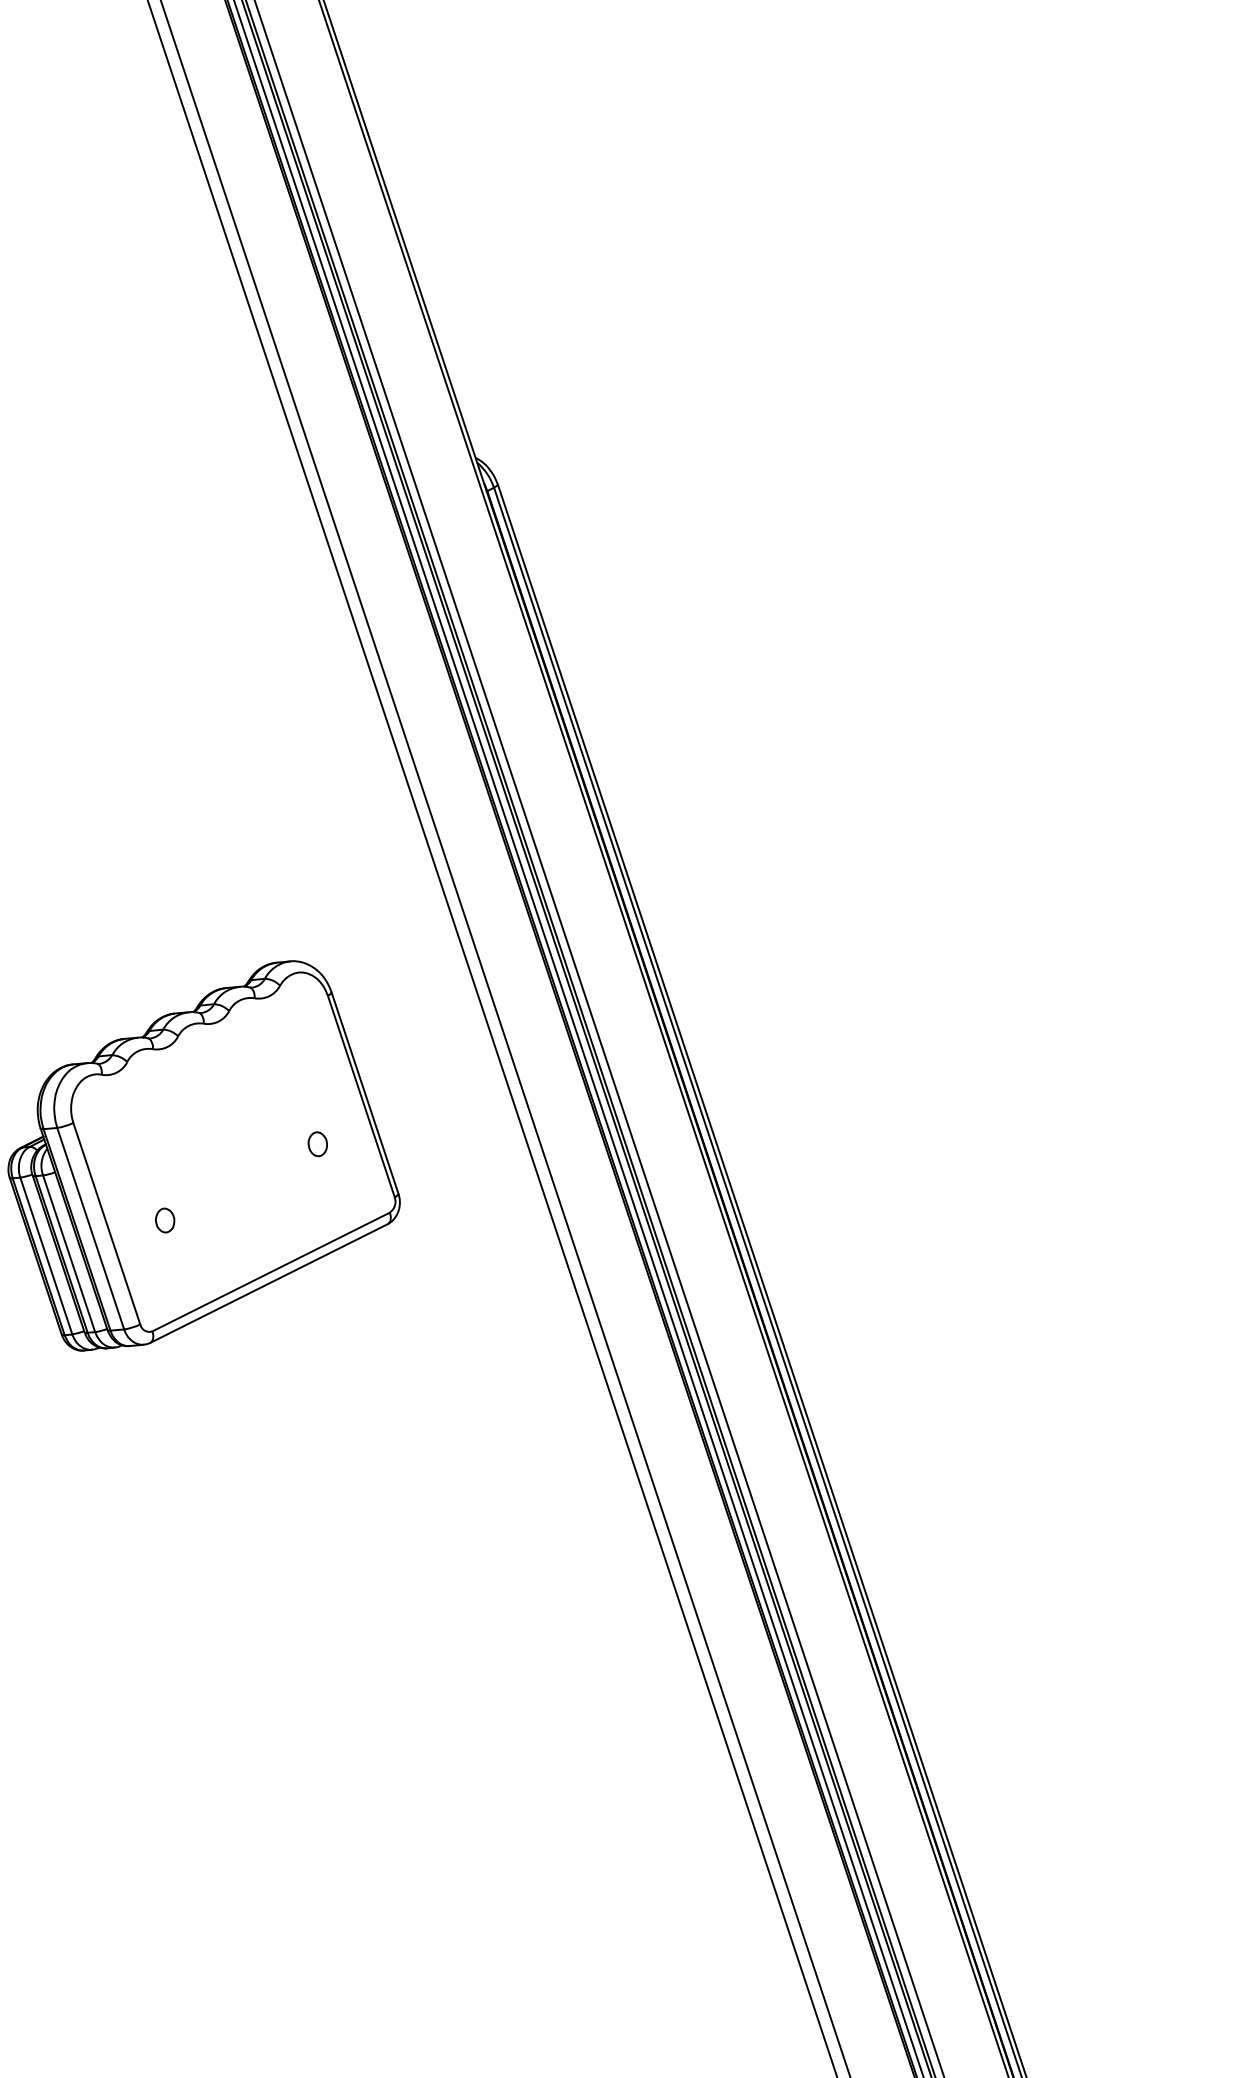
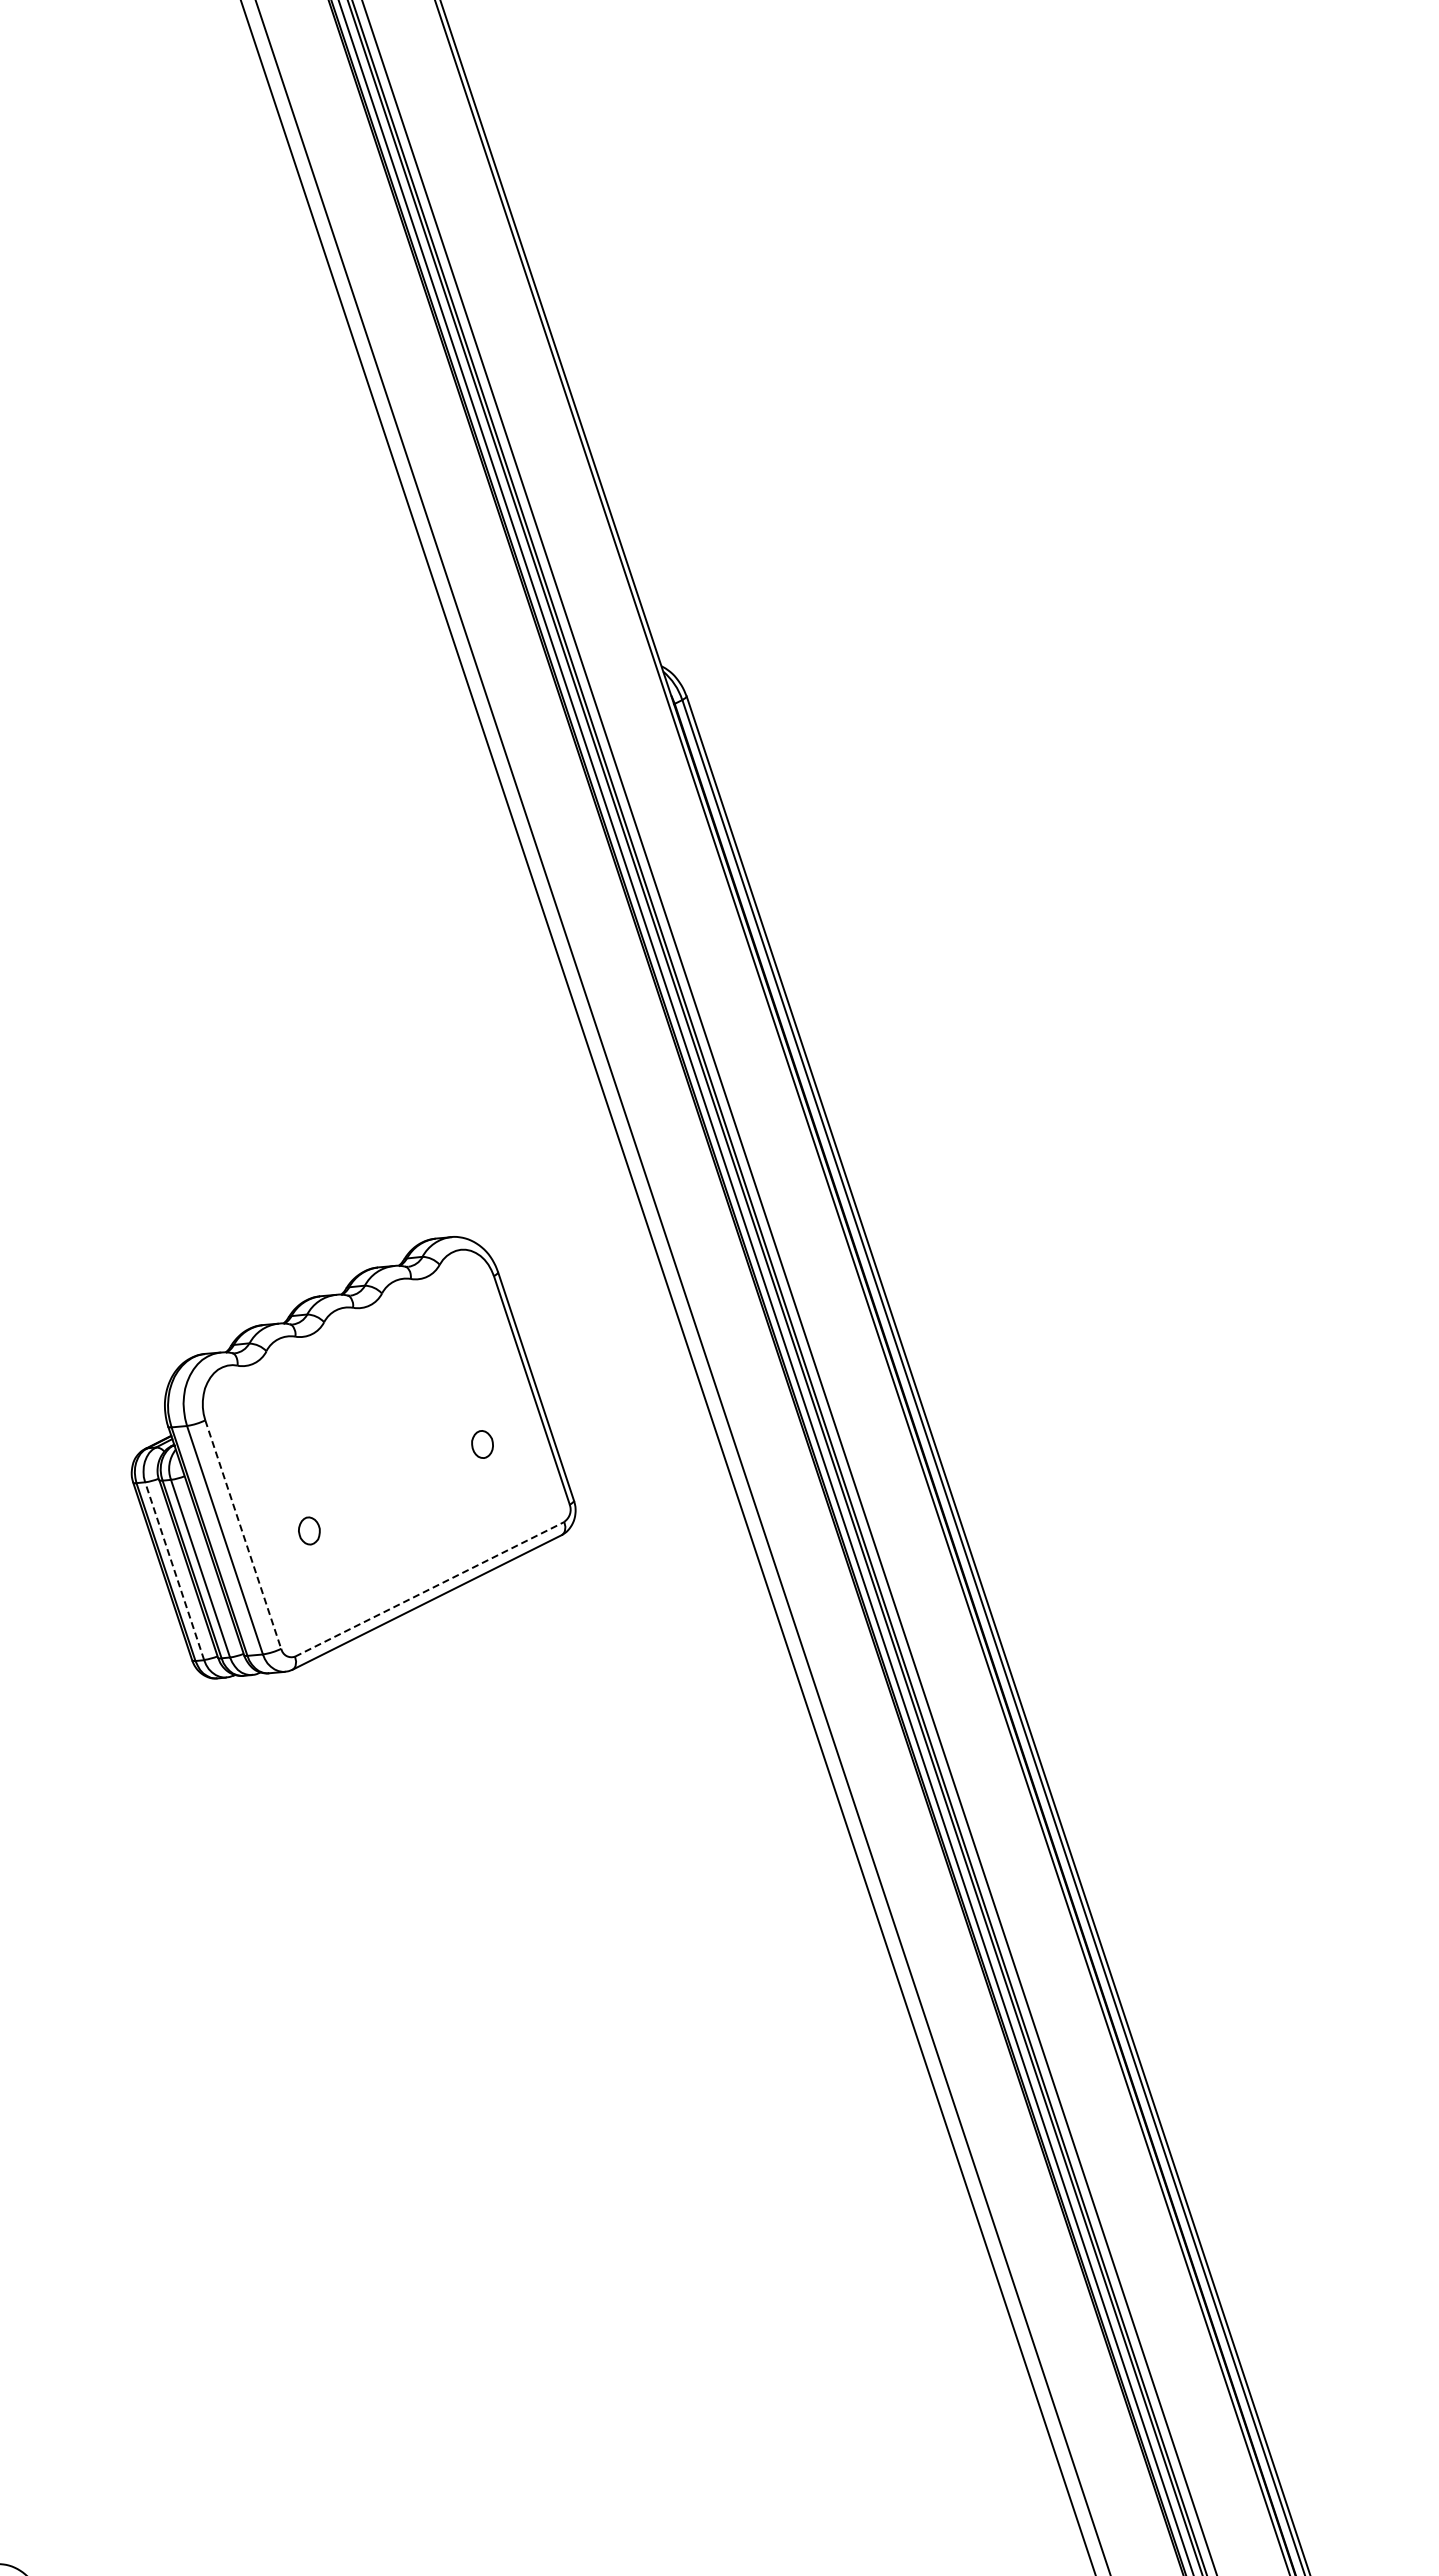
line: (107, 1224) -> (243, 1535), solid -> dashed
line: (46, 1256) -> (174, 1571), solid -> dashed
line: (271, 1272) -> (429, 1589), solid -> dashed

